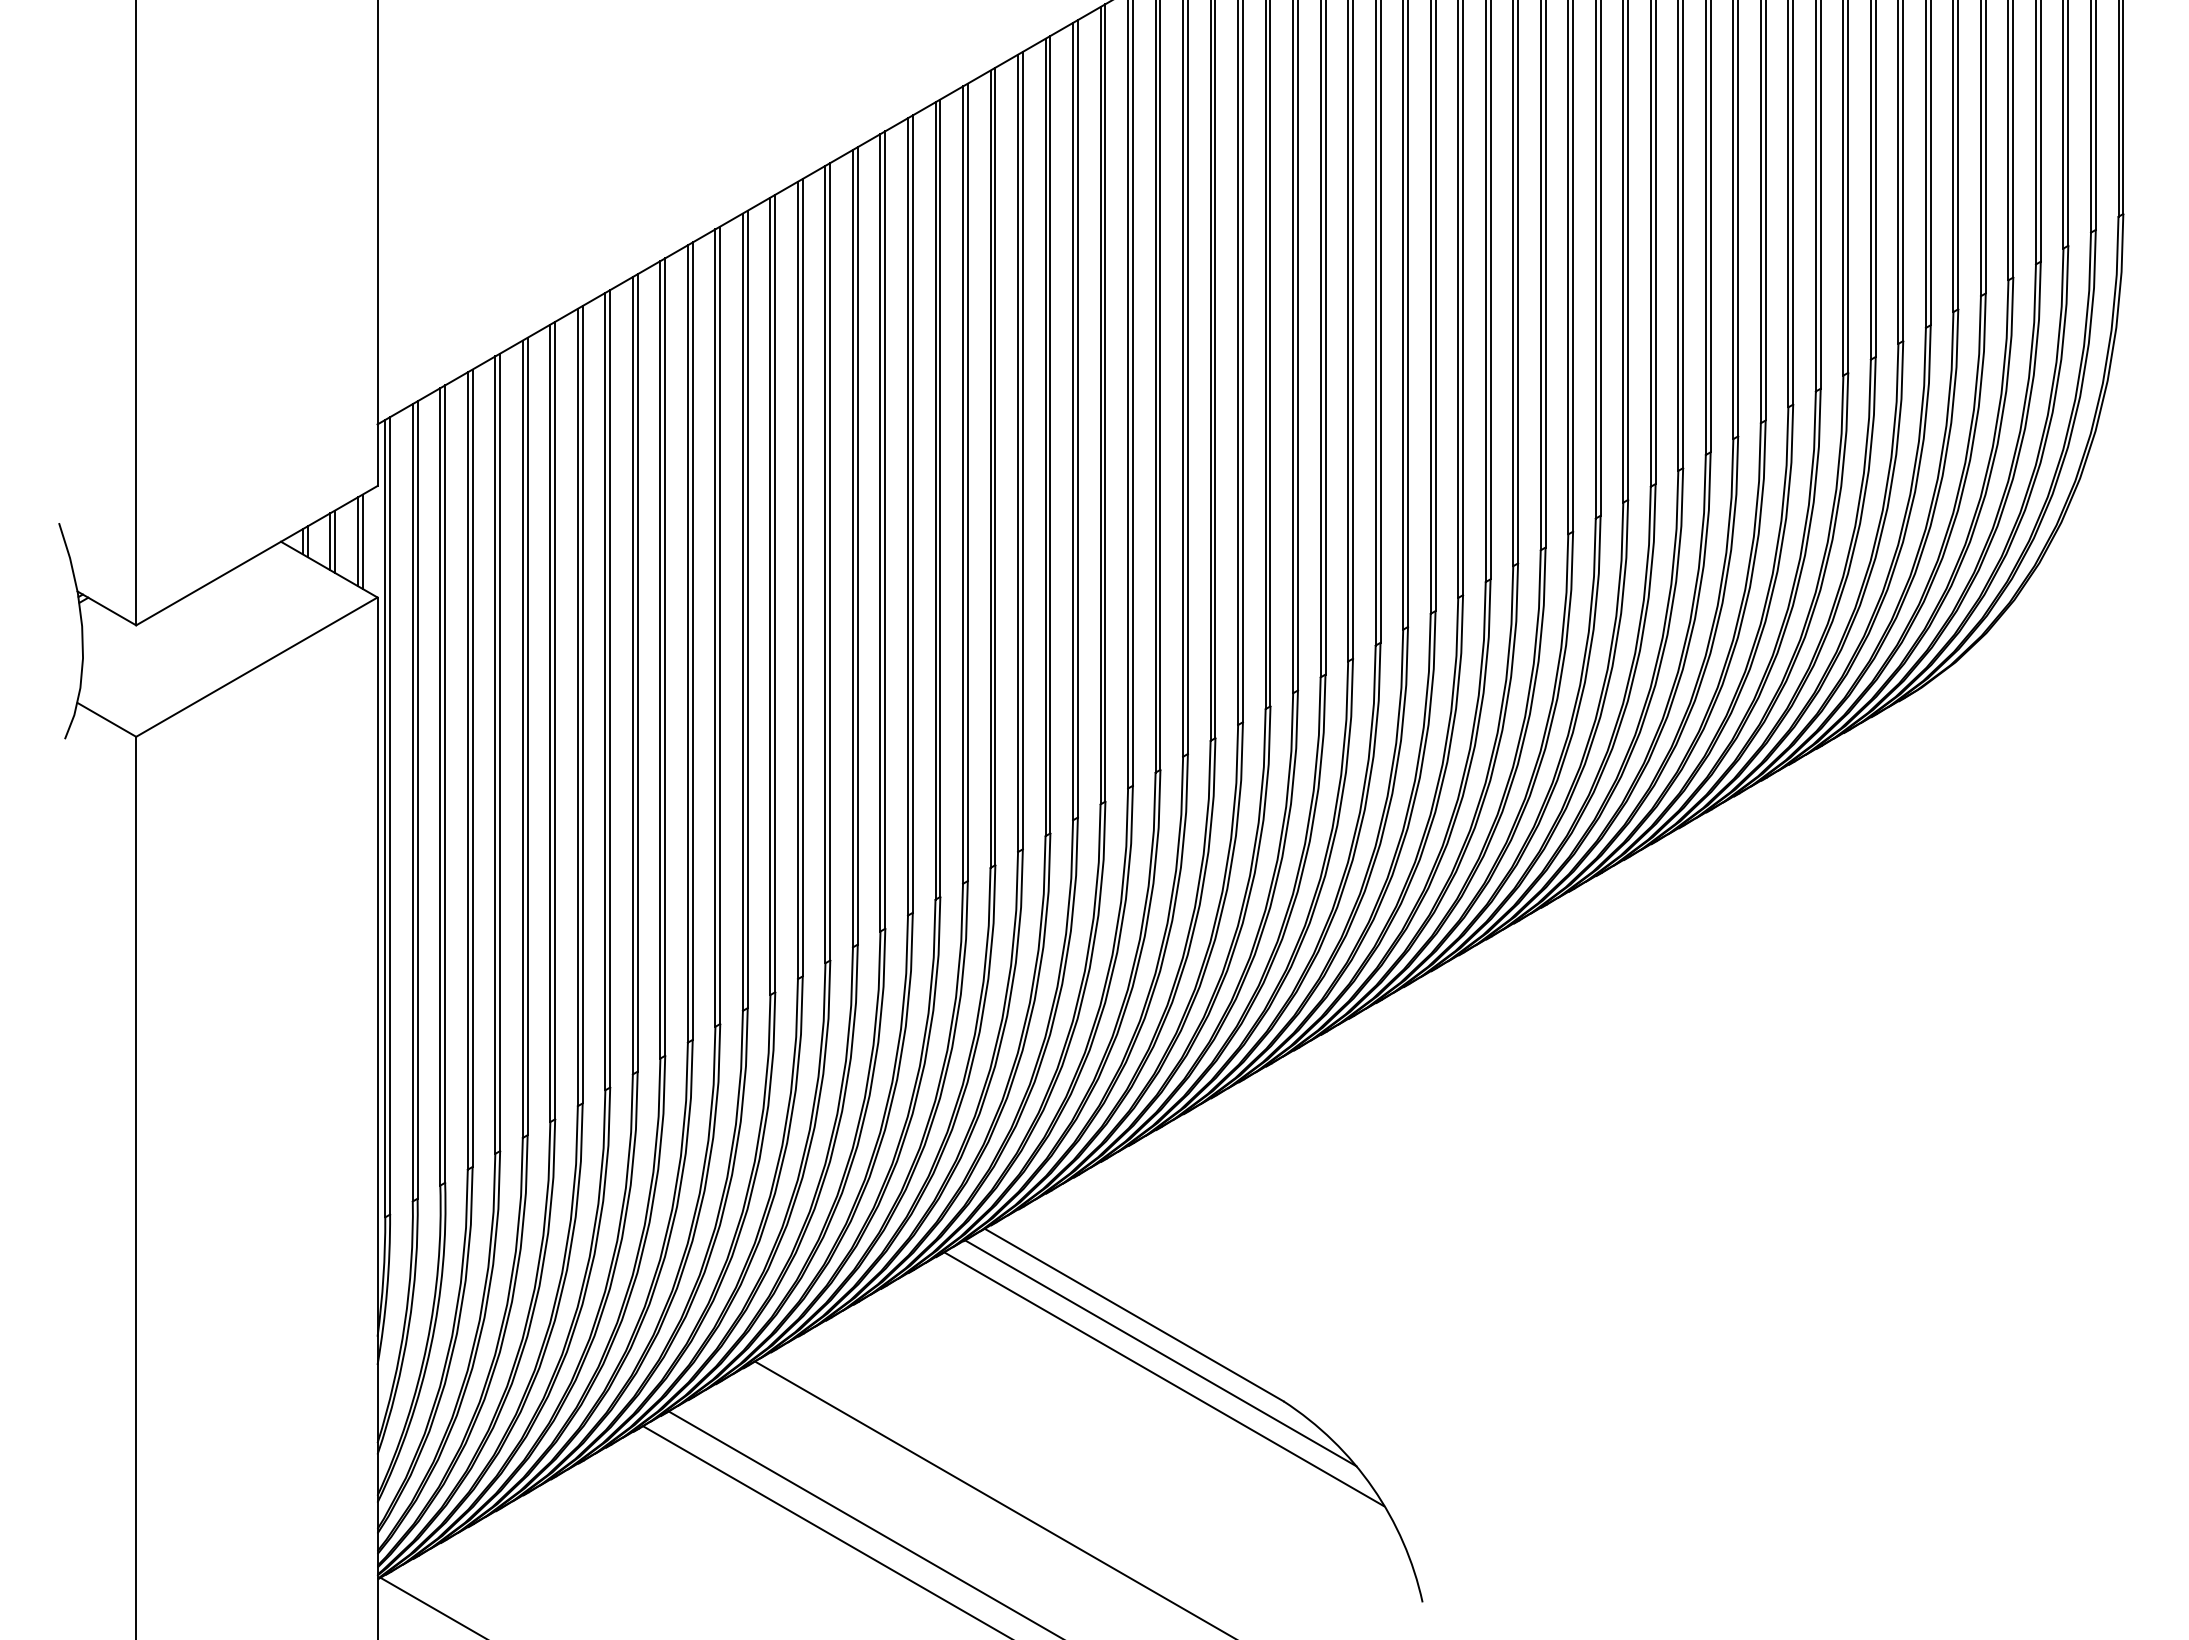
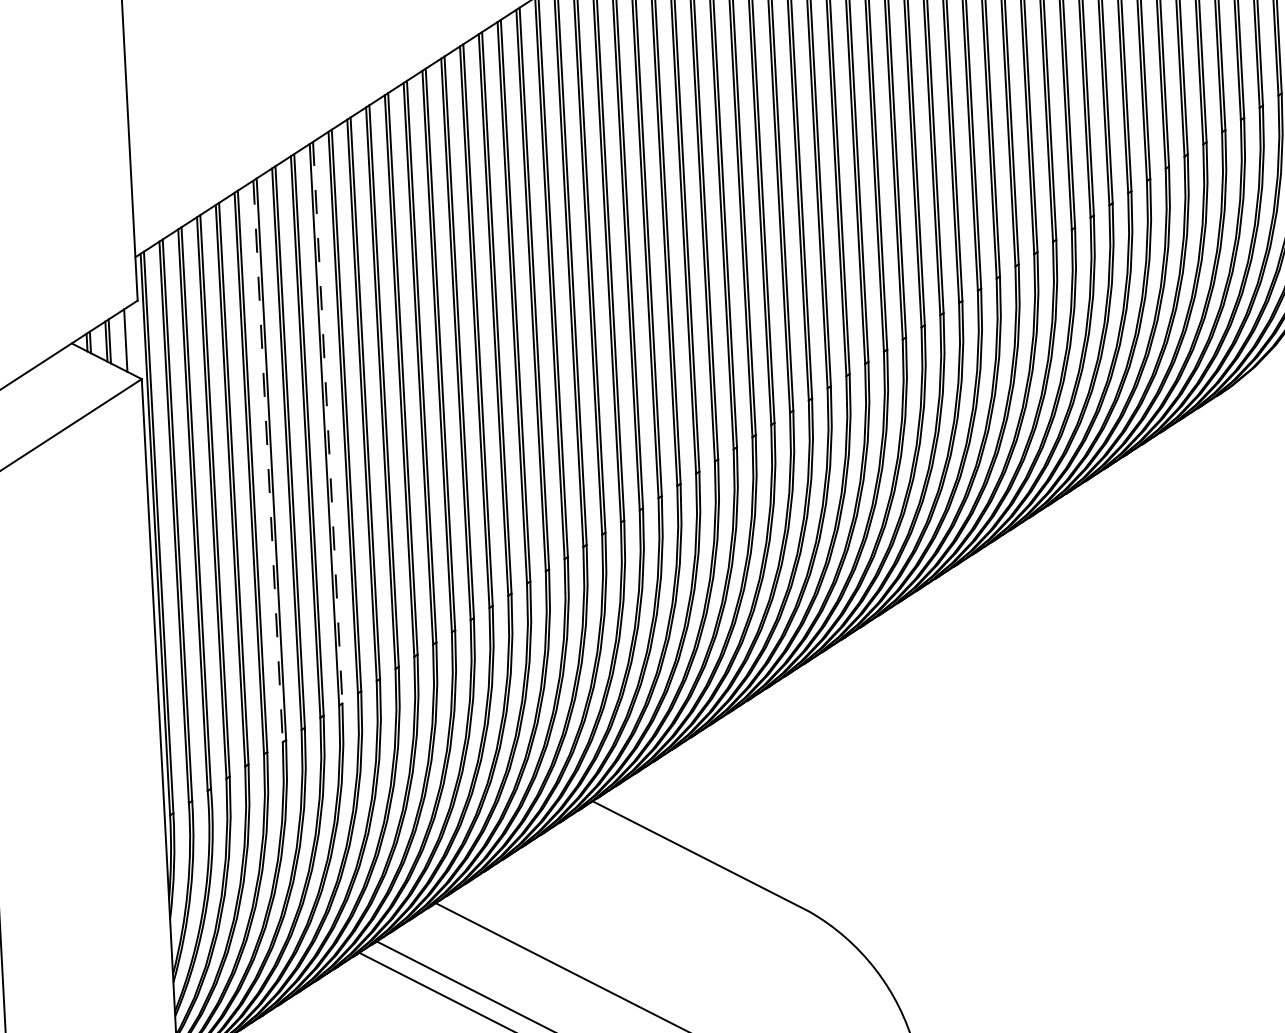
line: (362, 541) -> (129, 340), removed
line: (637, 672) -> (327, 422), solid -> dashed
line: (550, 723) -> (268, 461), solid -> dashed
line: (1160, 1353) -> (720, 882), removed
line: (1164, 1379) -> (724, 900), removed

